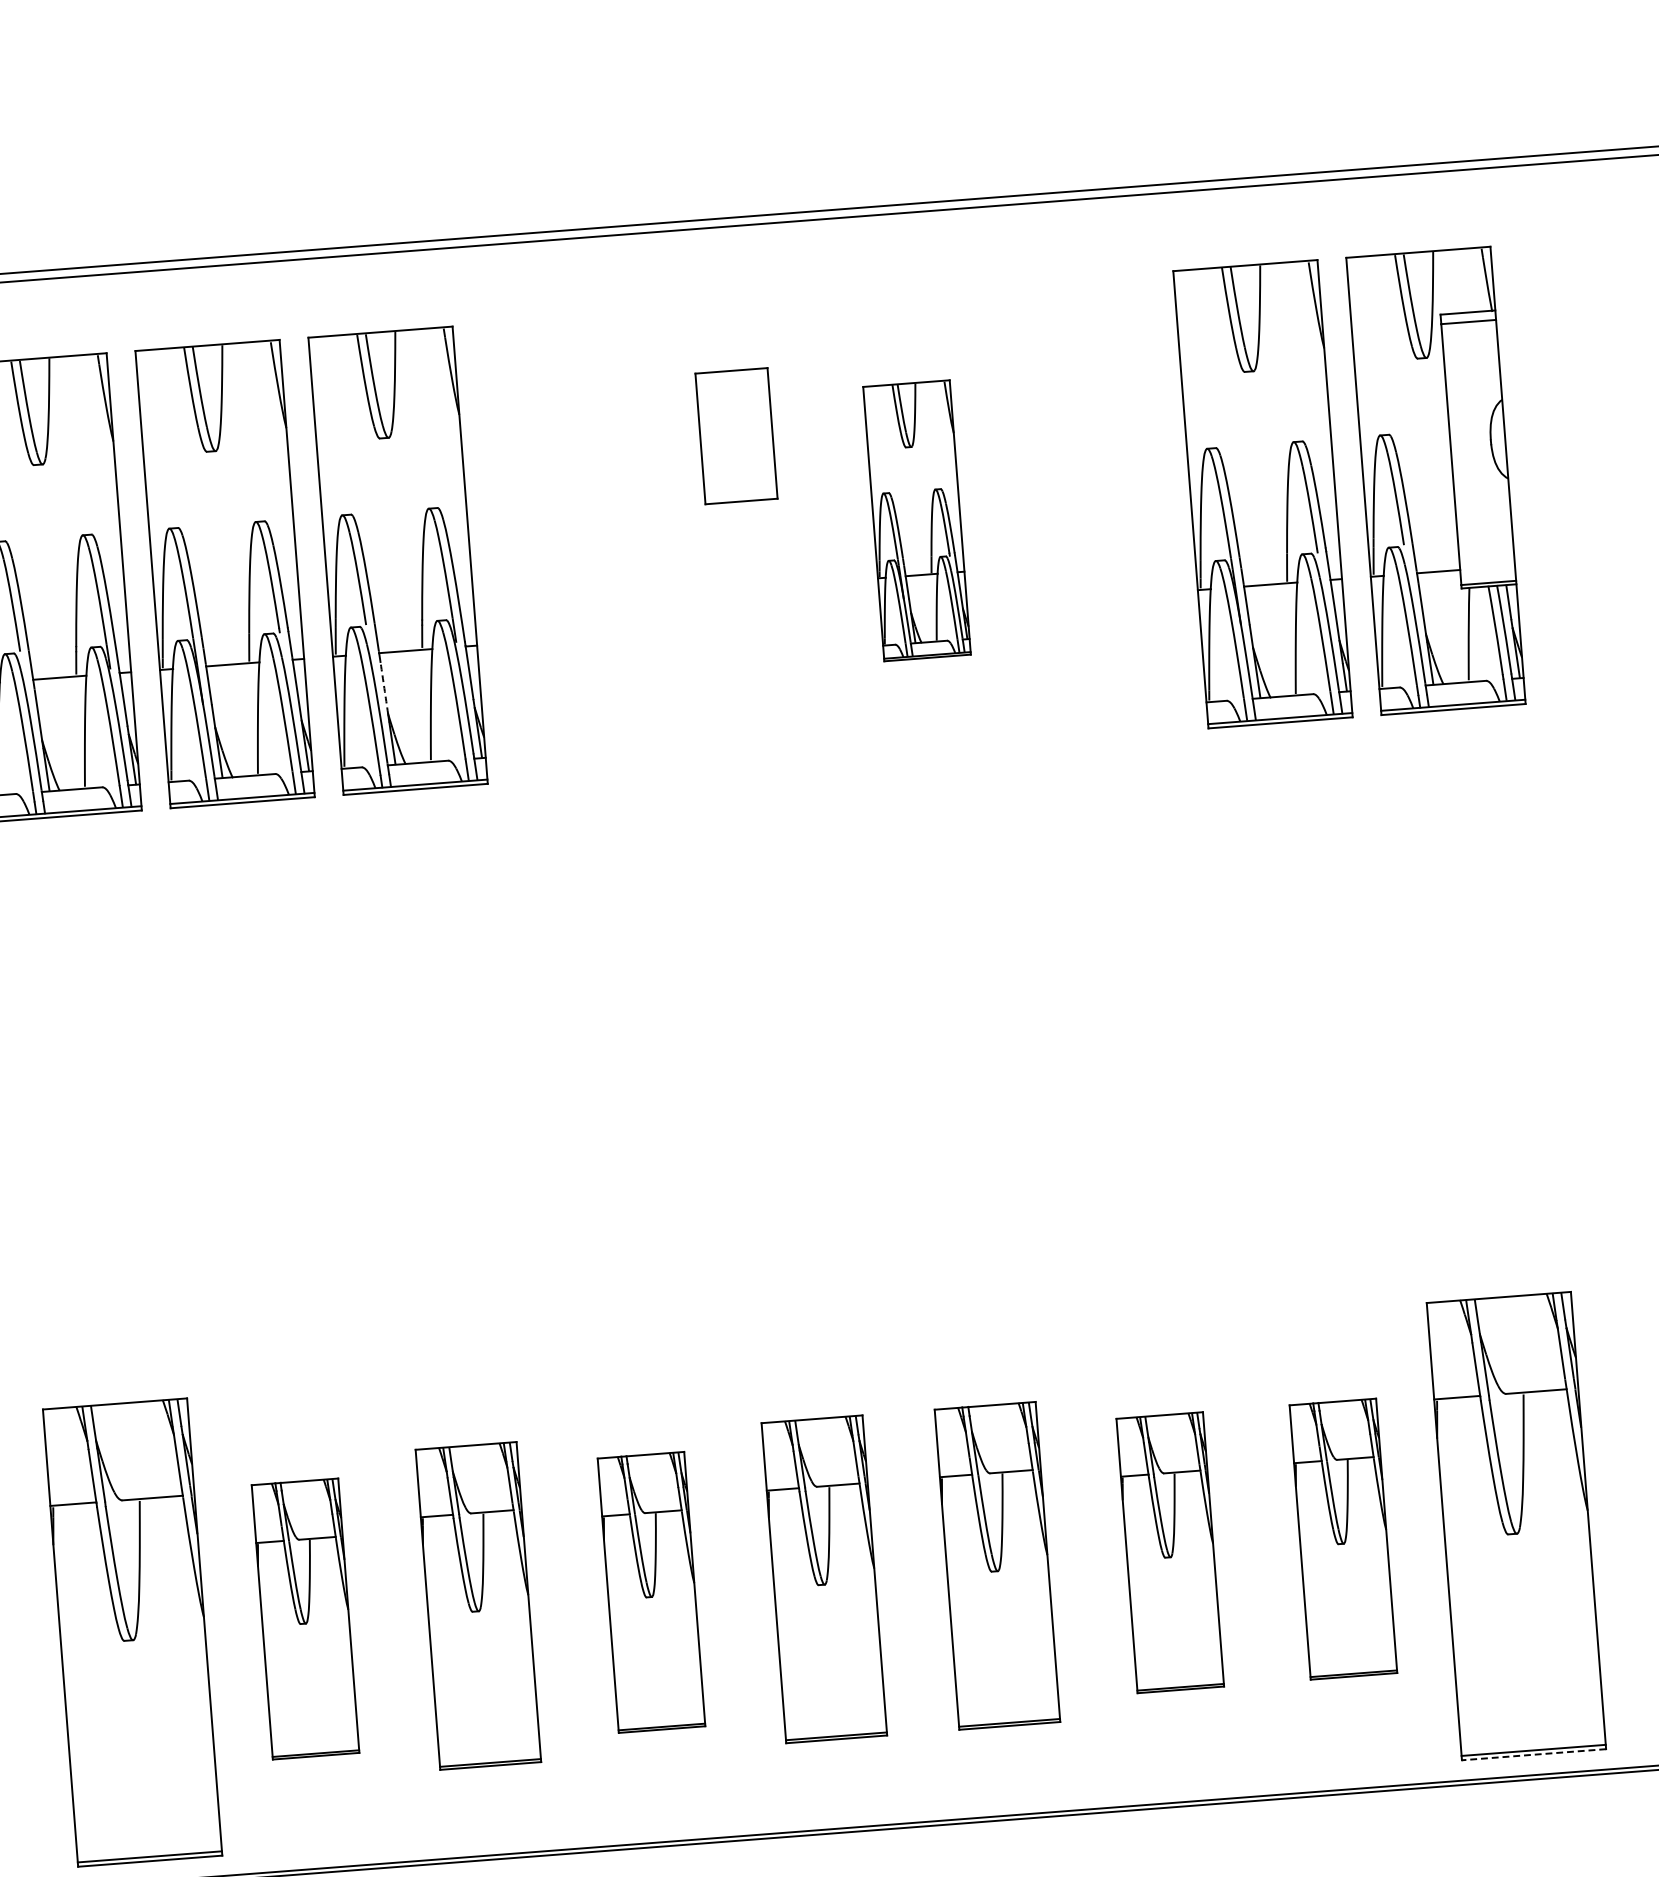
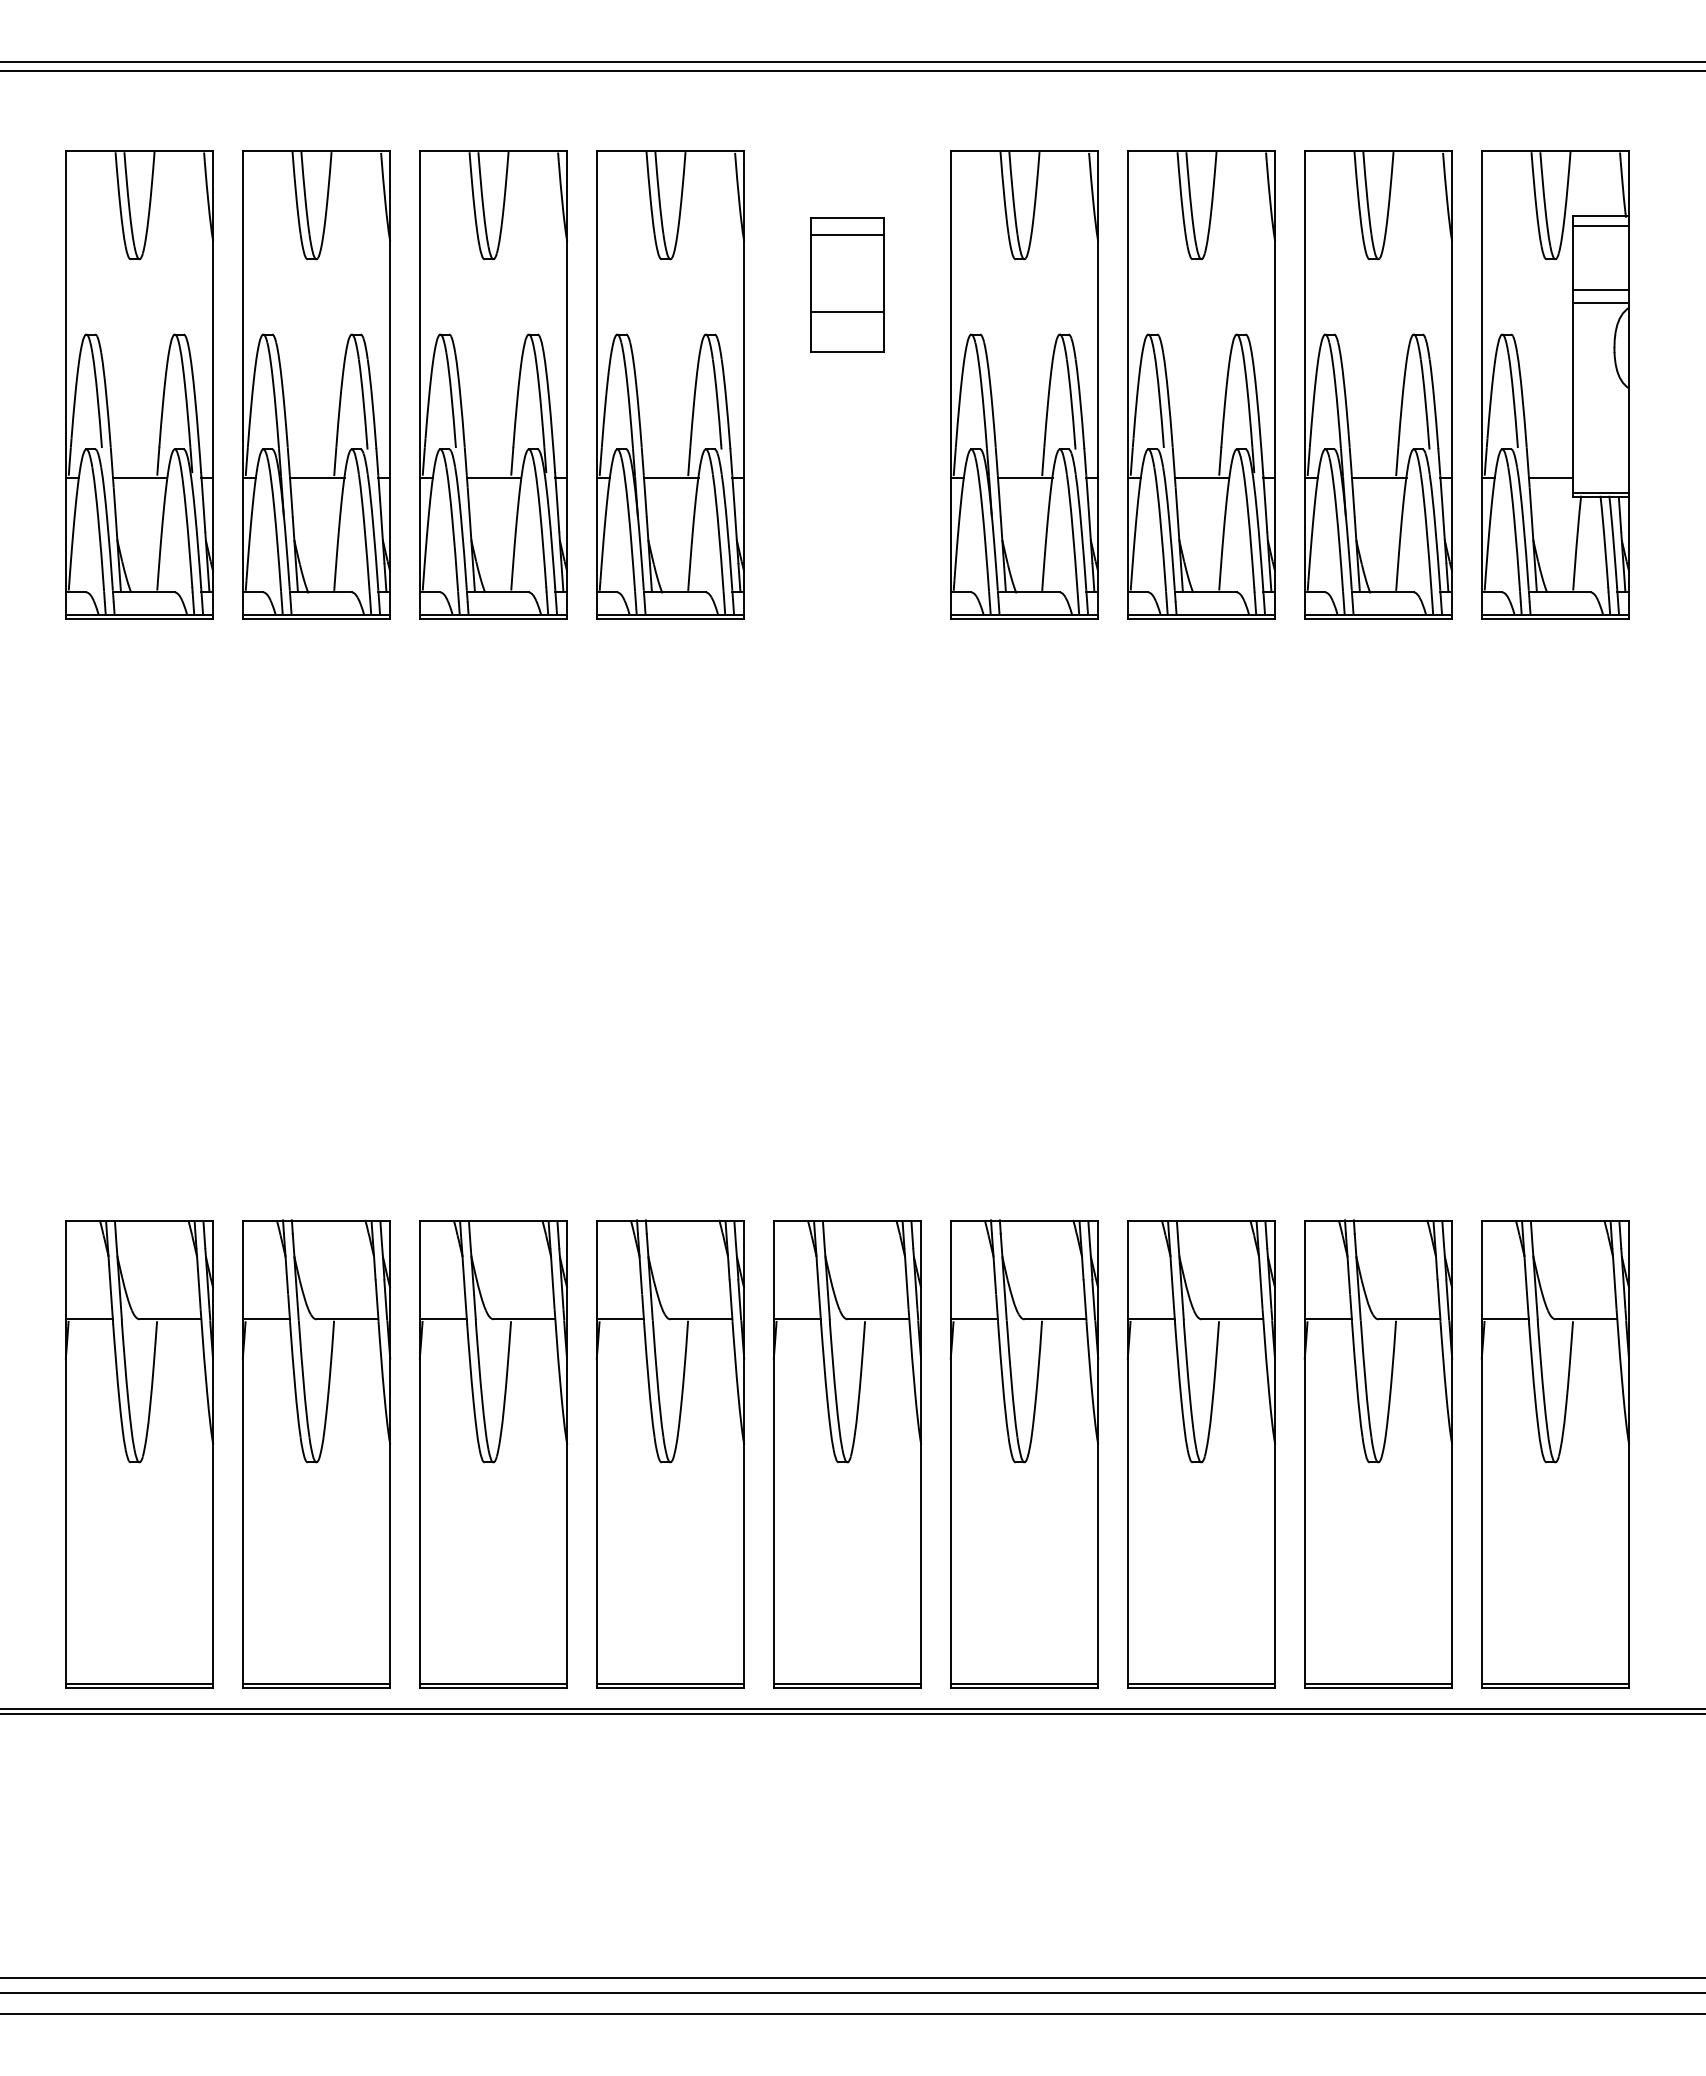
line: (1473, 384) -> (1601, 289), added
line: (732, 387) -> (847, 235), added
line: (1474, 396) -> (1601, 302), added
line: (738, 463) -> (847, 312), added
part: (1090, 506) -> (1201, 384), added
part: (917, 520) -> (1024, 384), size x1.67
part: (571, 546) -> (670, 384), added
arc: (384, 688) -> (469, 513), dashed -> solid
part: (1343, 1538) -> (1378, 1453), size x1.67
part: (1169, 1552) -> (1200, 1454), size x1.67
part: (997, 1564) -> (1024, 1453), size x1.43
part: (823, 1579) -> (846, 1454), size x1.43
part: (651, 1591) -> (670, 1453), size x1.67
part: (477, 1605) -> (492, 1454), size x1.43
part: (305, 1618) -> (316, 1453), size x1.67
line: (1534, 1754) -> (1555, 1688), dashed -> solid

